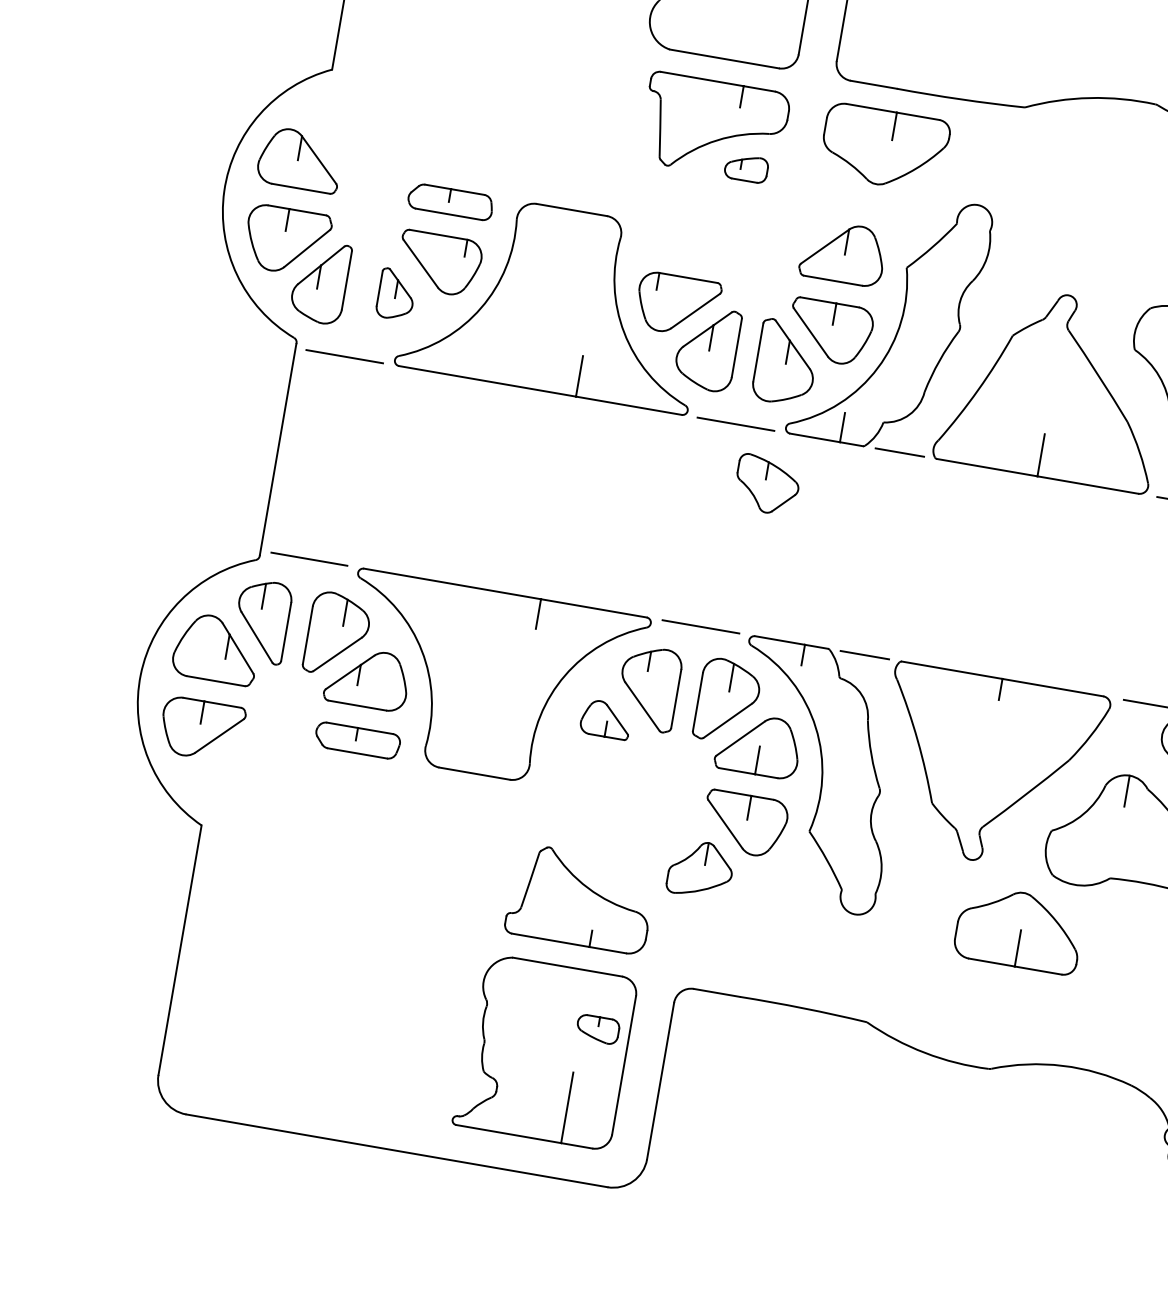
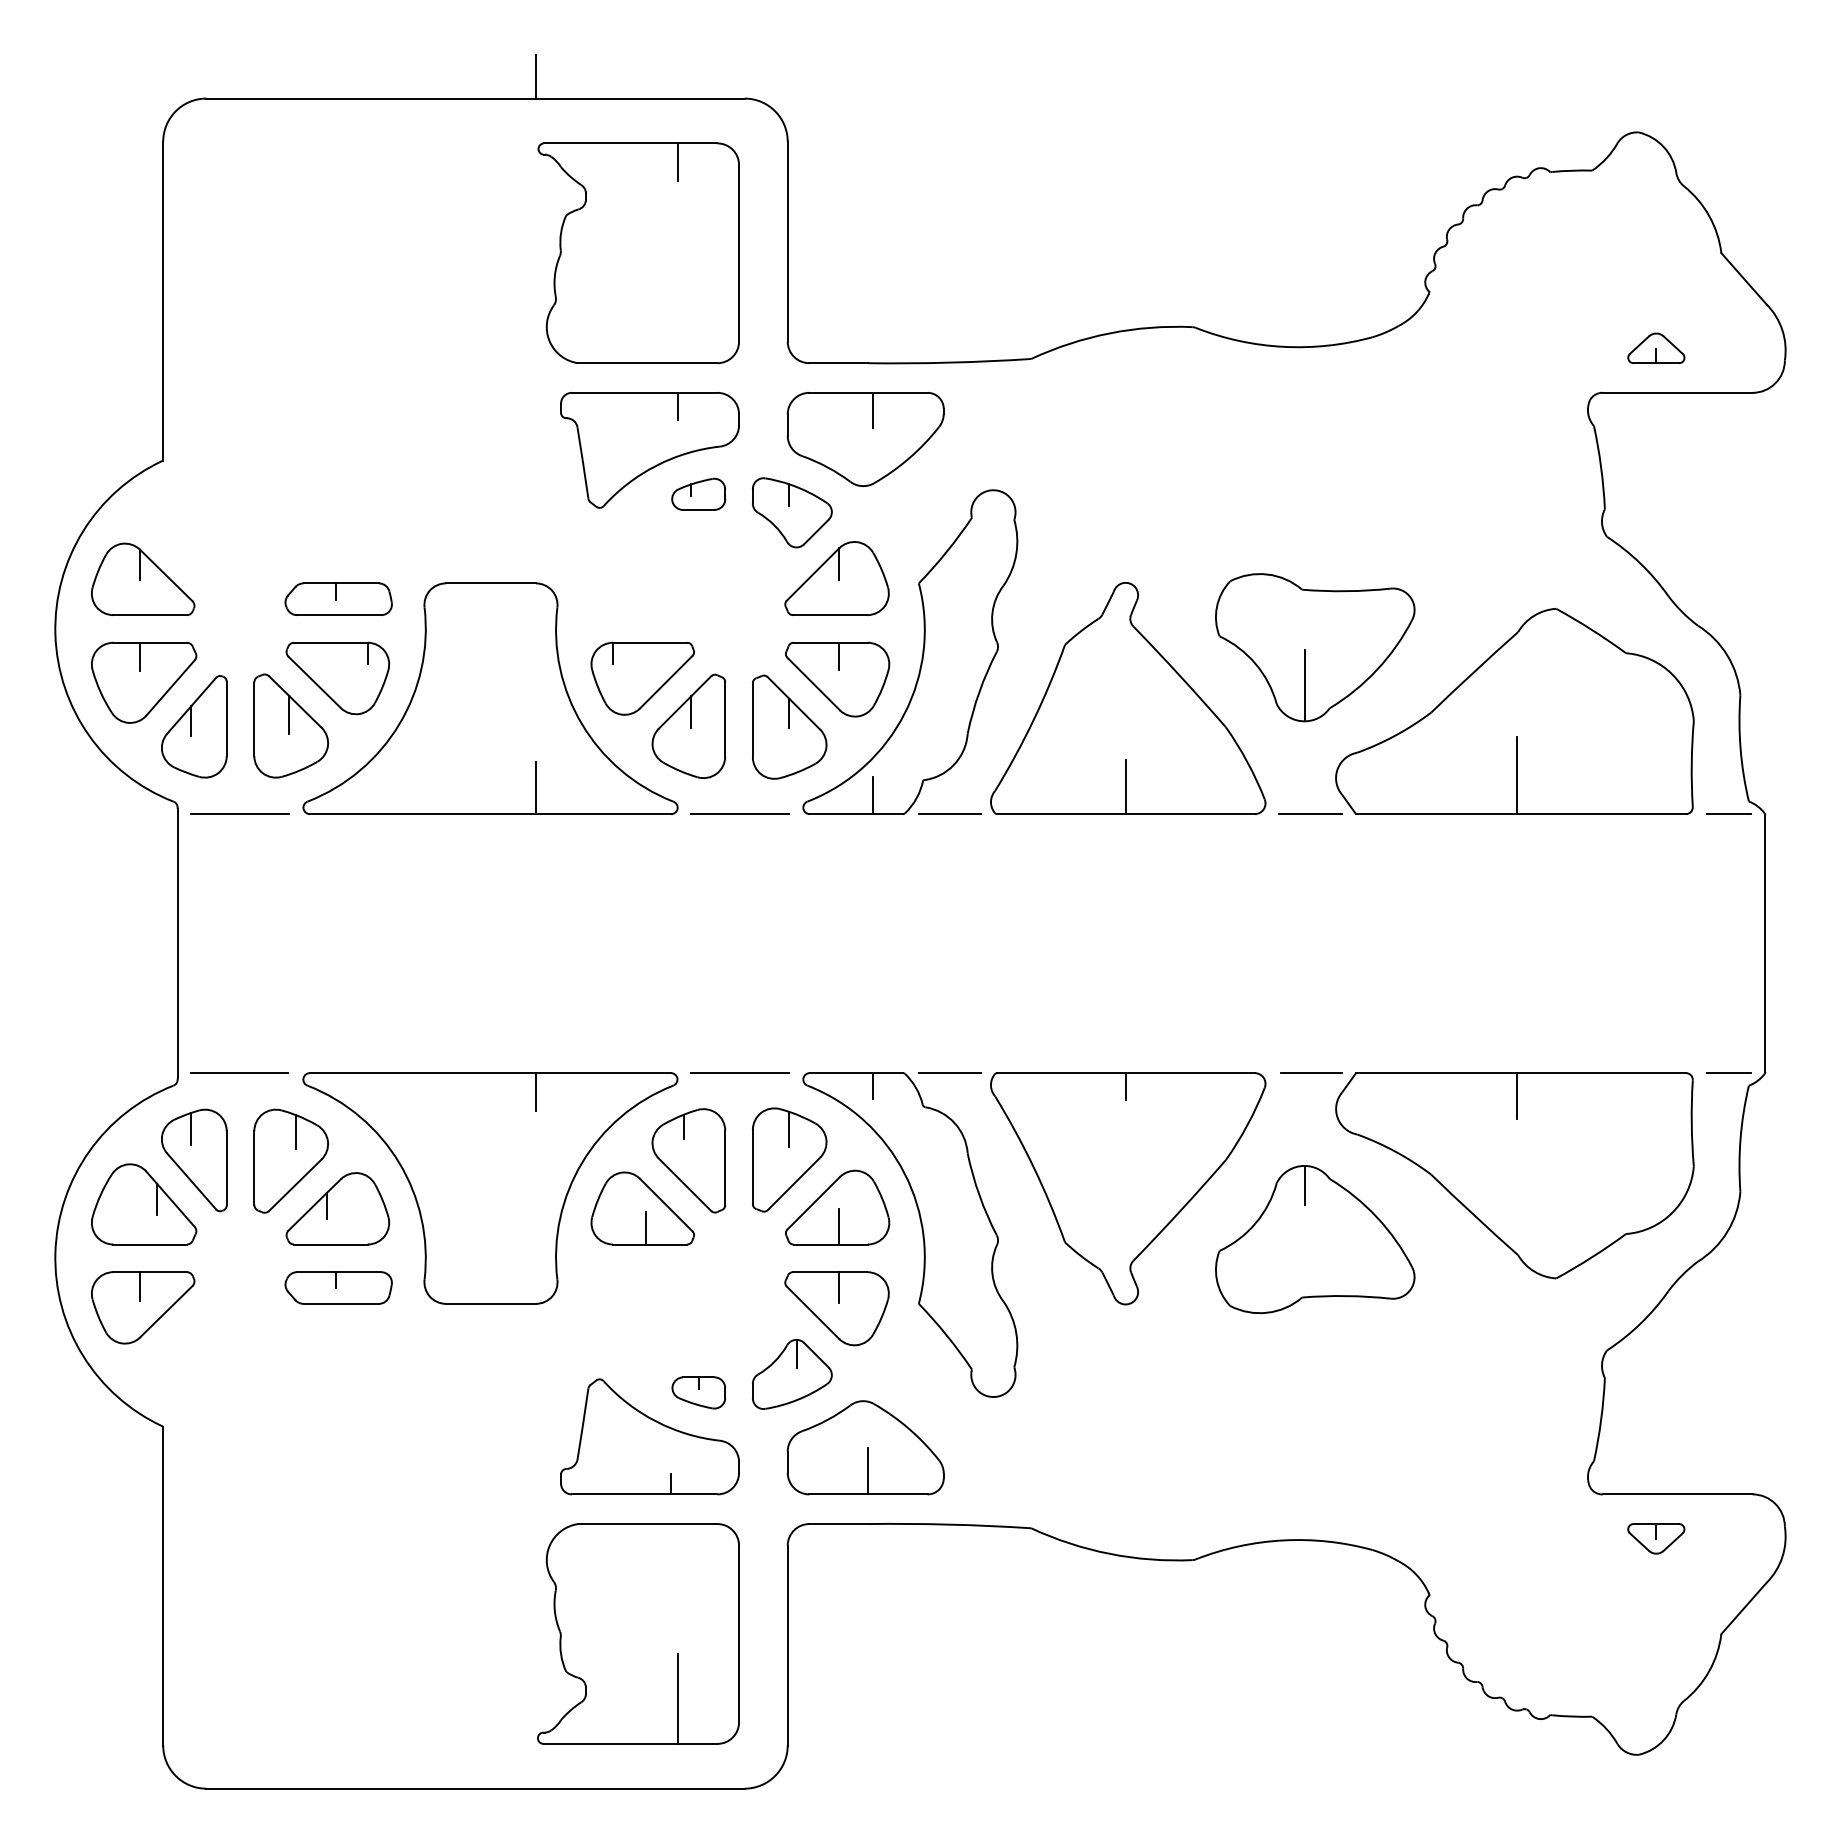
part: (396, 294) -> (291, 725), size x1.67
part: (767, 484) -> (792, 512), moved
part: (606, 719) -> (642, 1208), size x1.67
part: (1019, 929) -> (865, 1447), moved
part: (597, 1029) -> (698, 1392), moved

